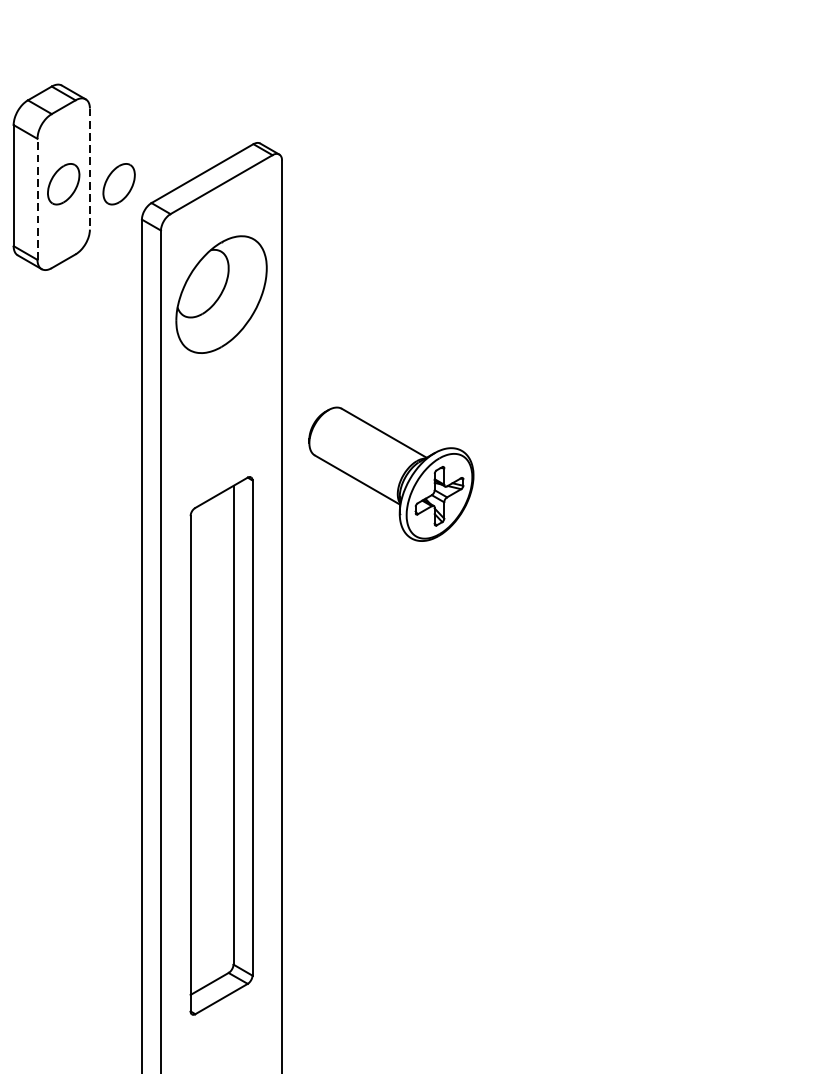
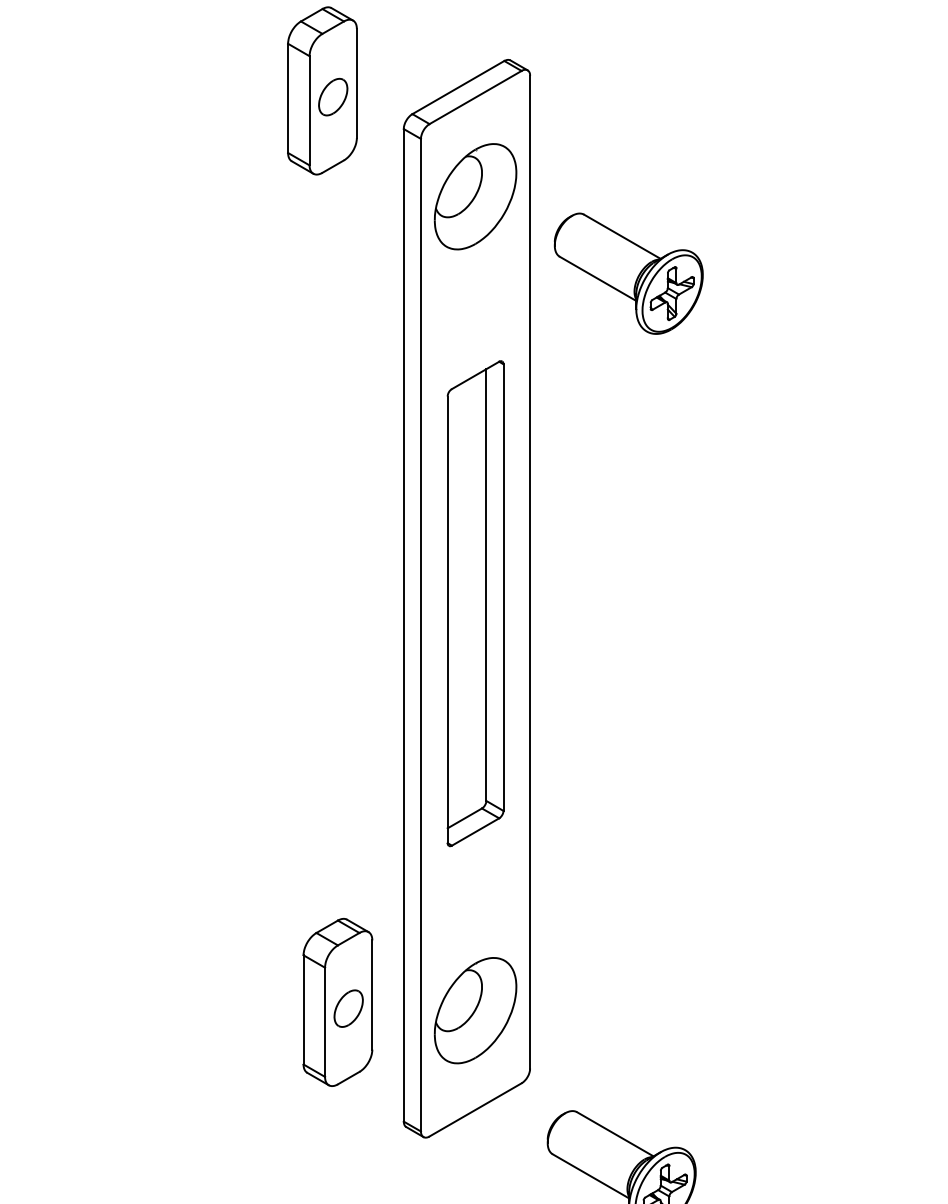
line: (89, 169) -> (356, 83), dashed -> solid
part: (119, 183) -> (383, 96), removed
line: (37, 199) -> (309, 110), dashed -> solid
part: (391, 474) -> (628, 273), moved

